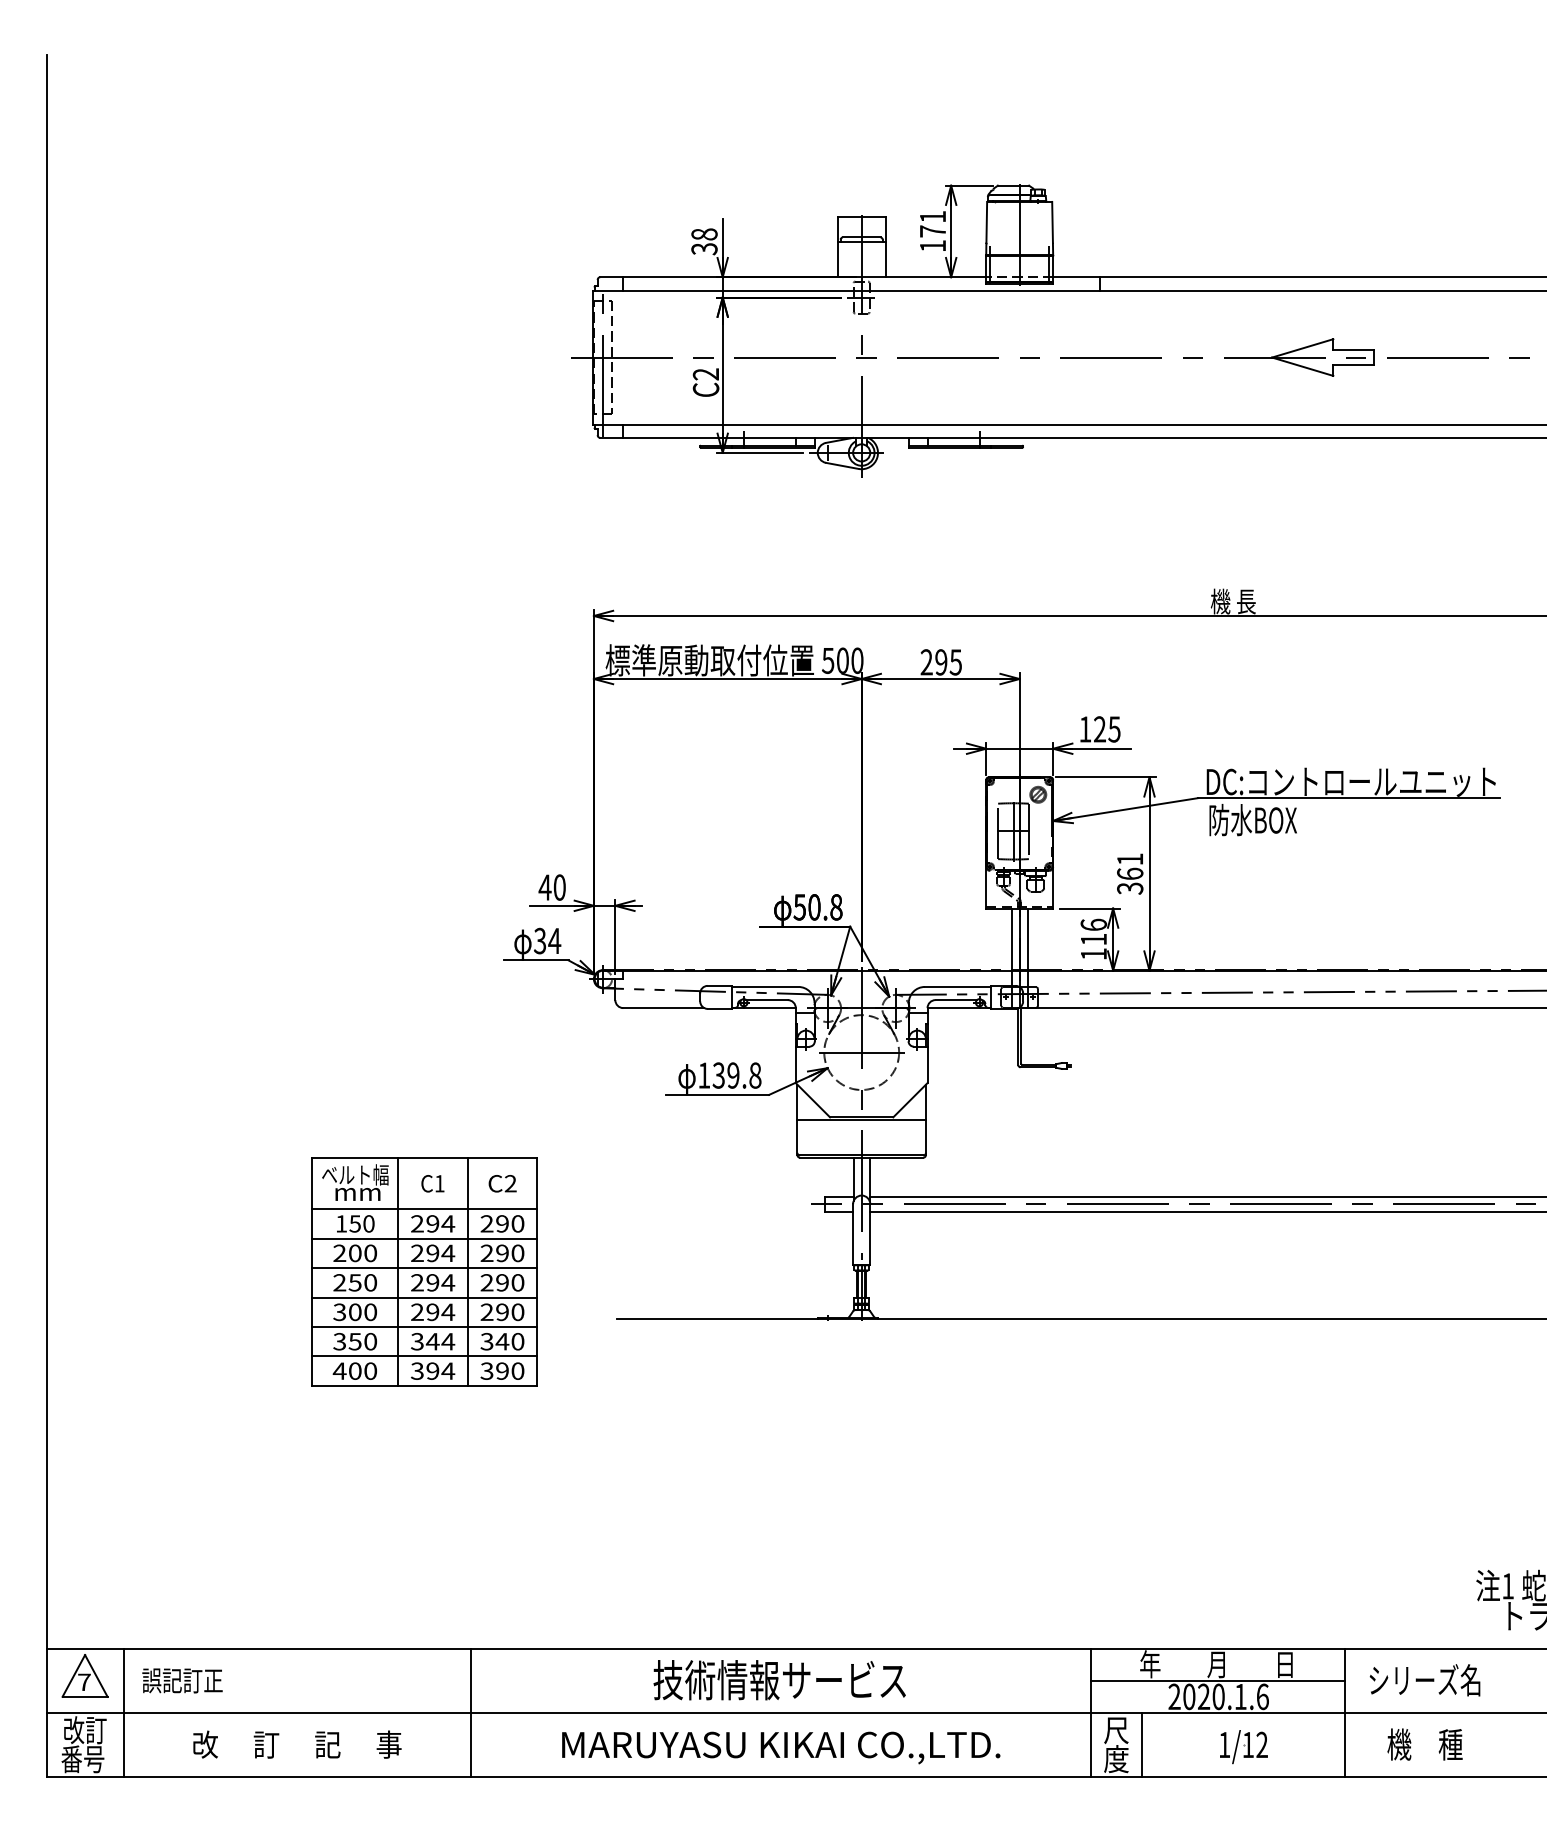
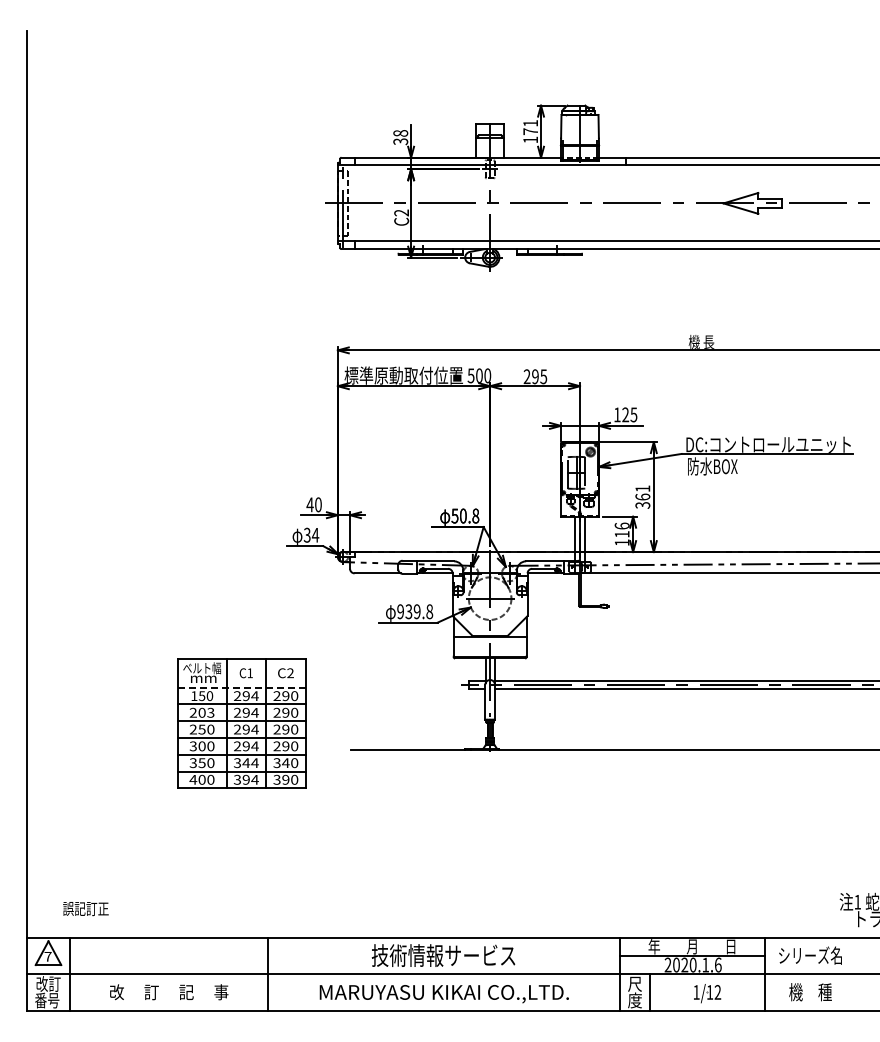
text: (704, 1075) -> (400, 611), 139.8 -> 939.8
line: (424, 1208) -> (241, 687), solid -> dashed
text: (369, 1252) -> (210, 712), 200 -> 203
text: (181, 1681) -> (85, 909), moved

